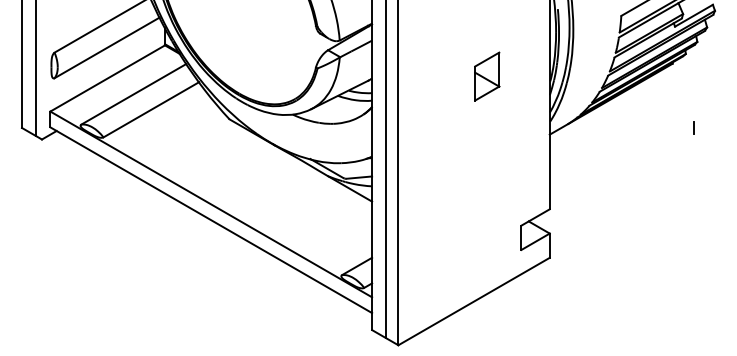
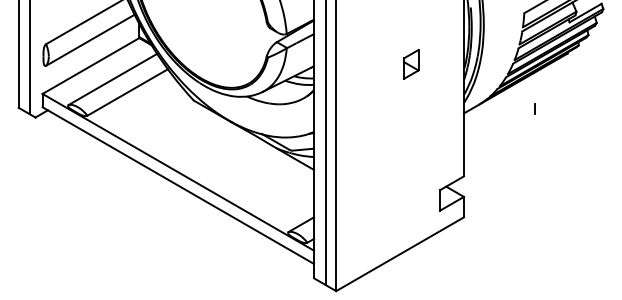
part: (487, 76) -> (411, 64), size x0.71
line: (693, 127) -> (534, 108), moved

